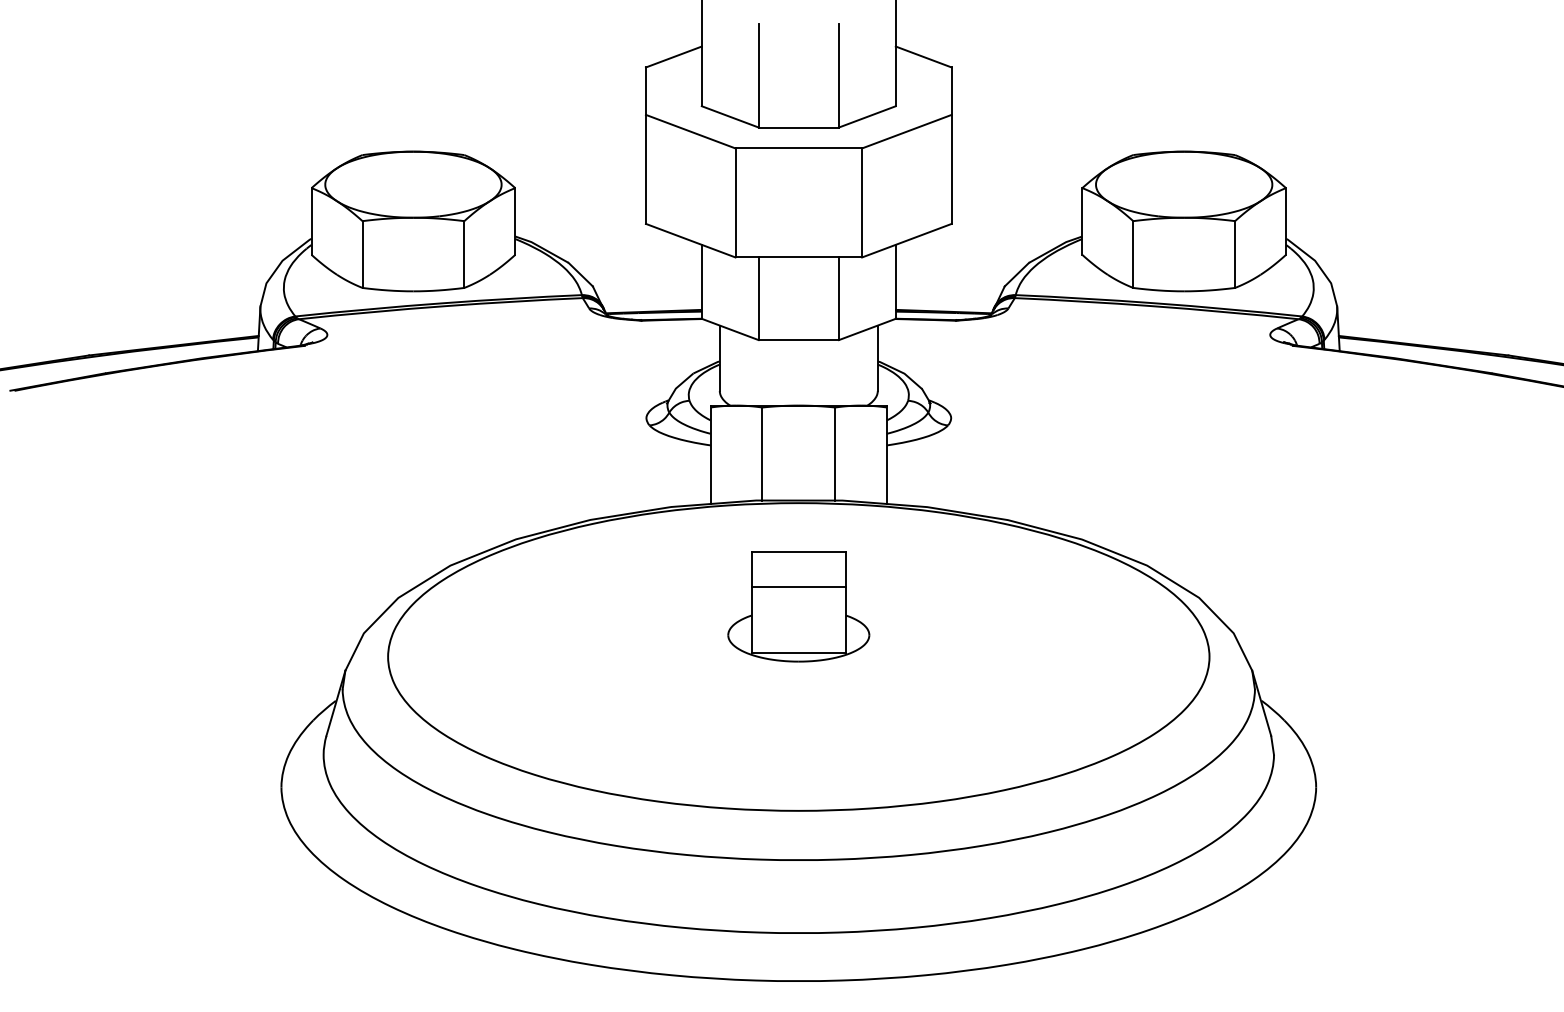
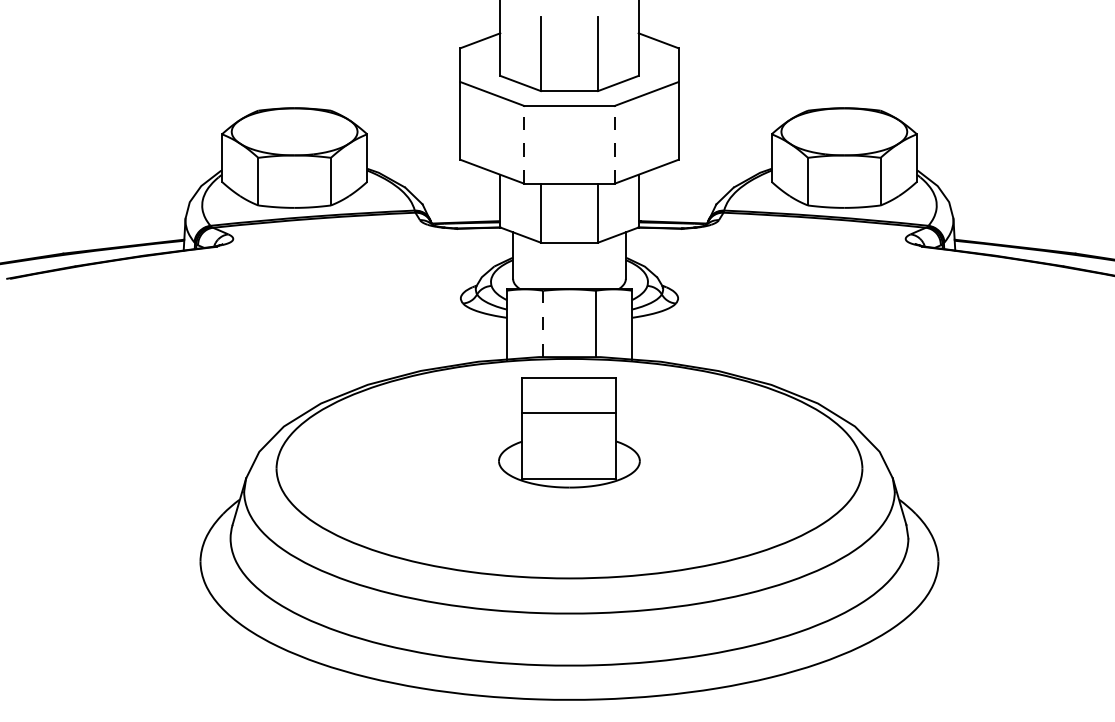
line: (735, 202) -> (524, 144), solid -> dashed
line: (862, 202) -> (614, 144), solid -> dashed
line: (762, 454) -> (543, 324), solid -> dashed
part: (798, 606) -> (569, 432), size x1.4

